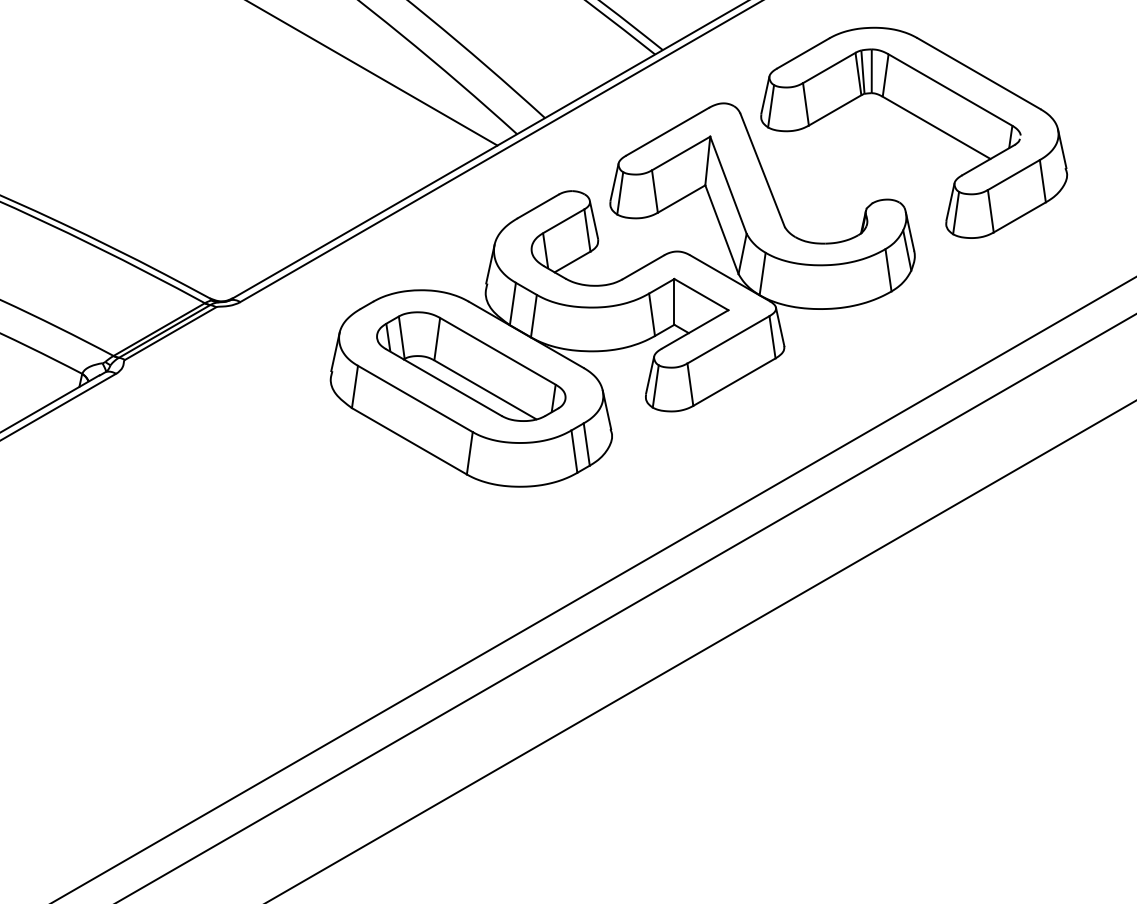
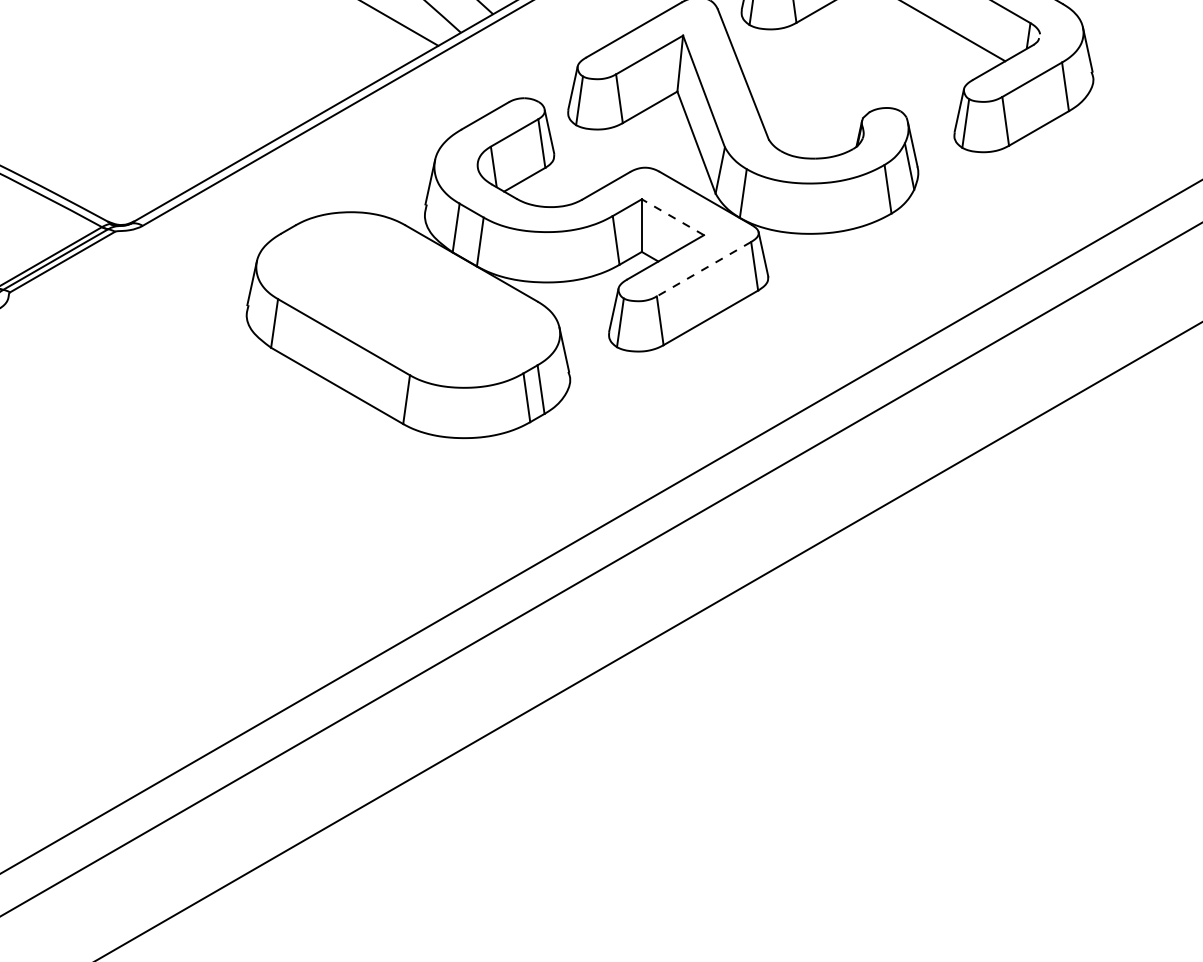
line: (701, 294) -> (673, 217), solid -> dashed
line: (728, 340) -> (704, 269), solid -> dashed
part: (471, 366) -> (408, 299), removed

